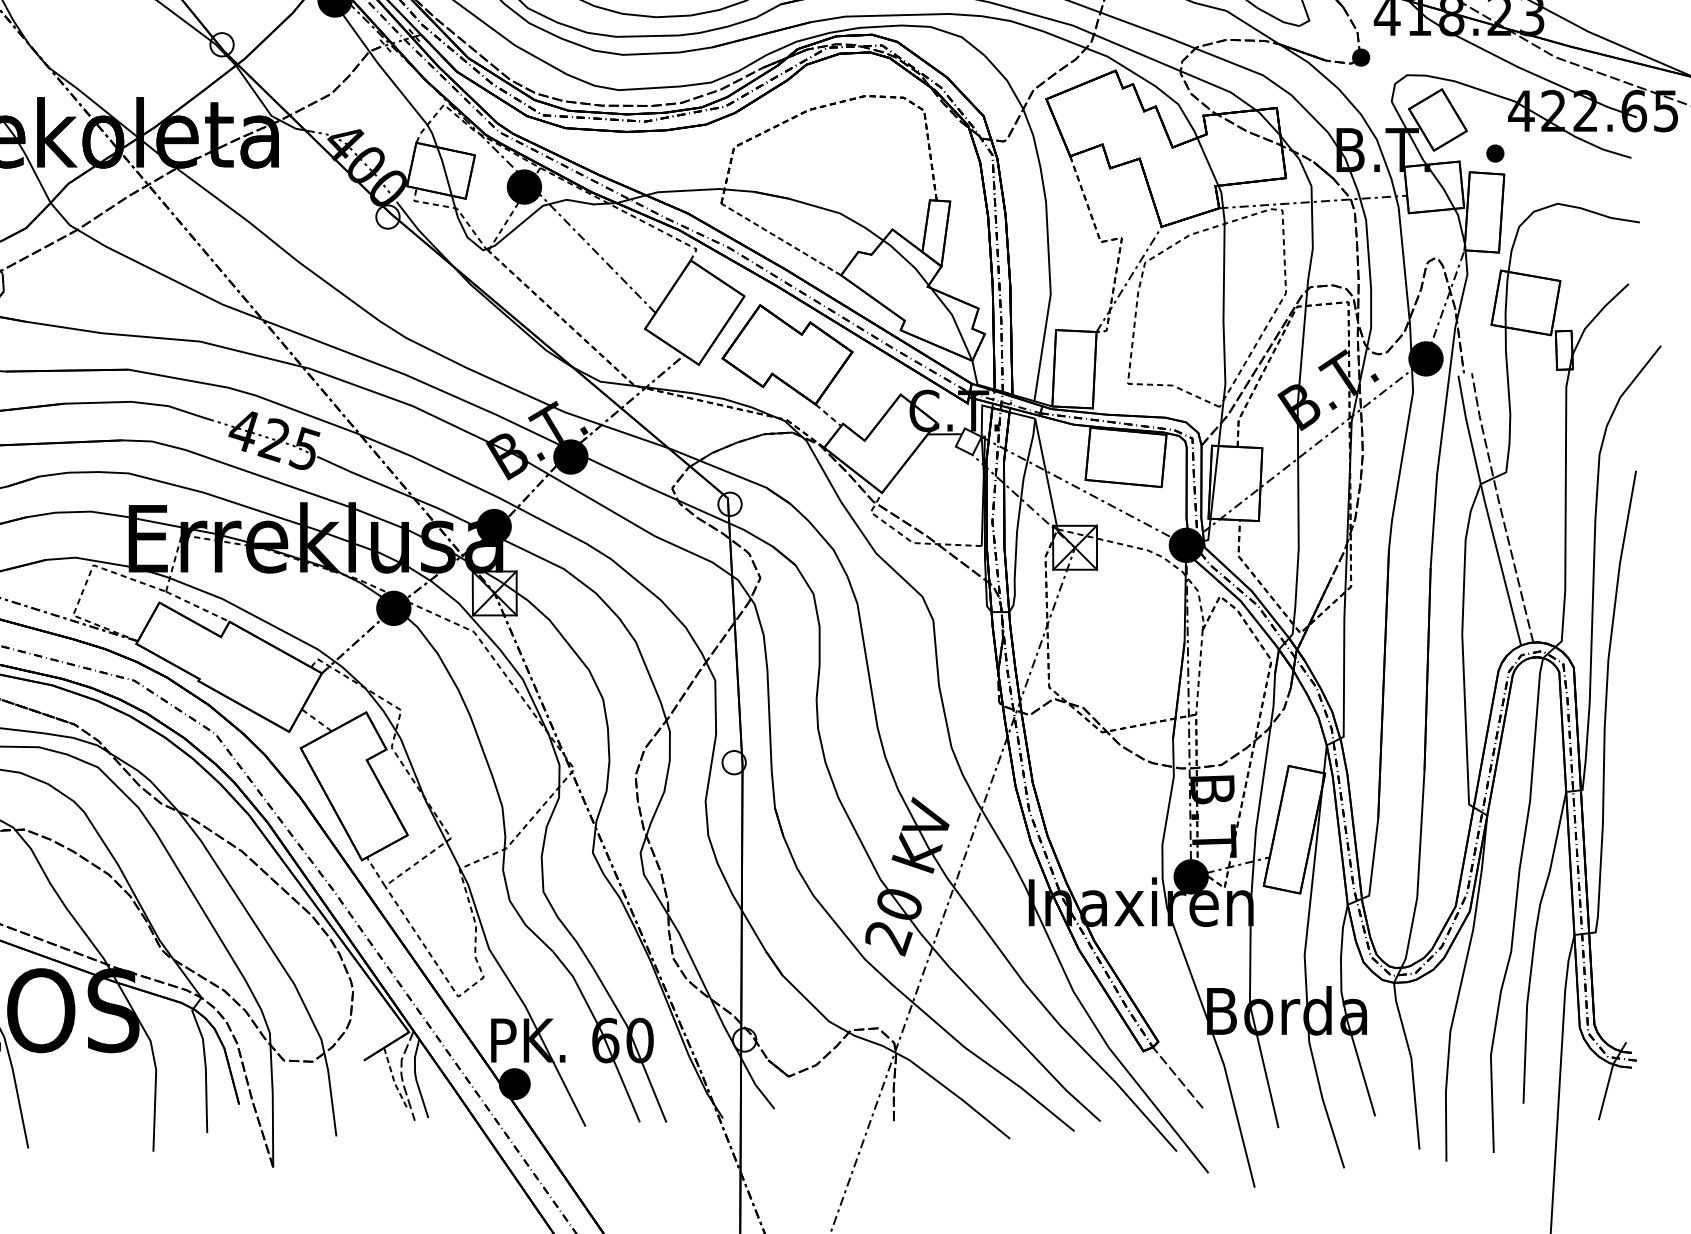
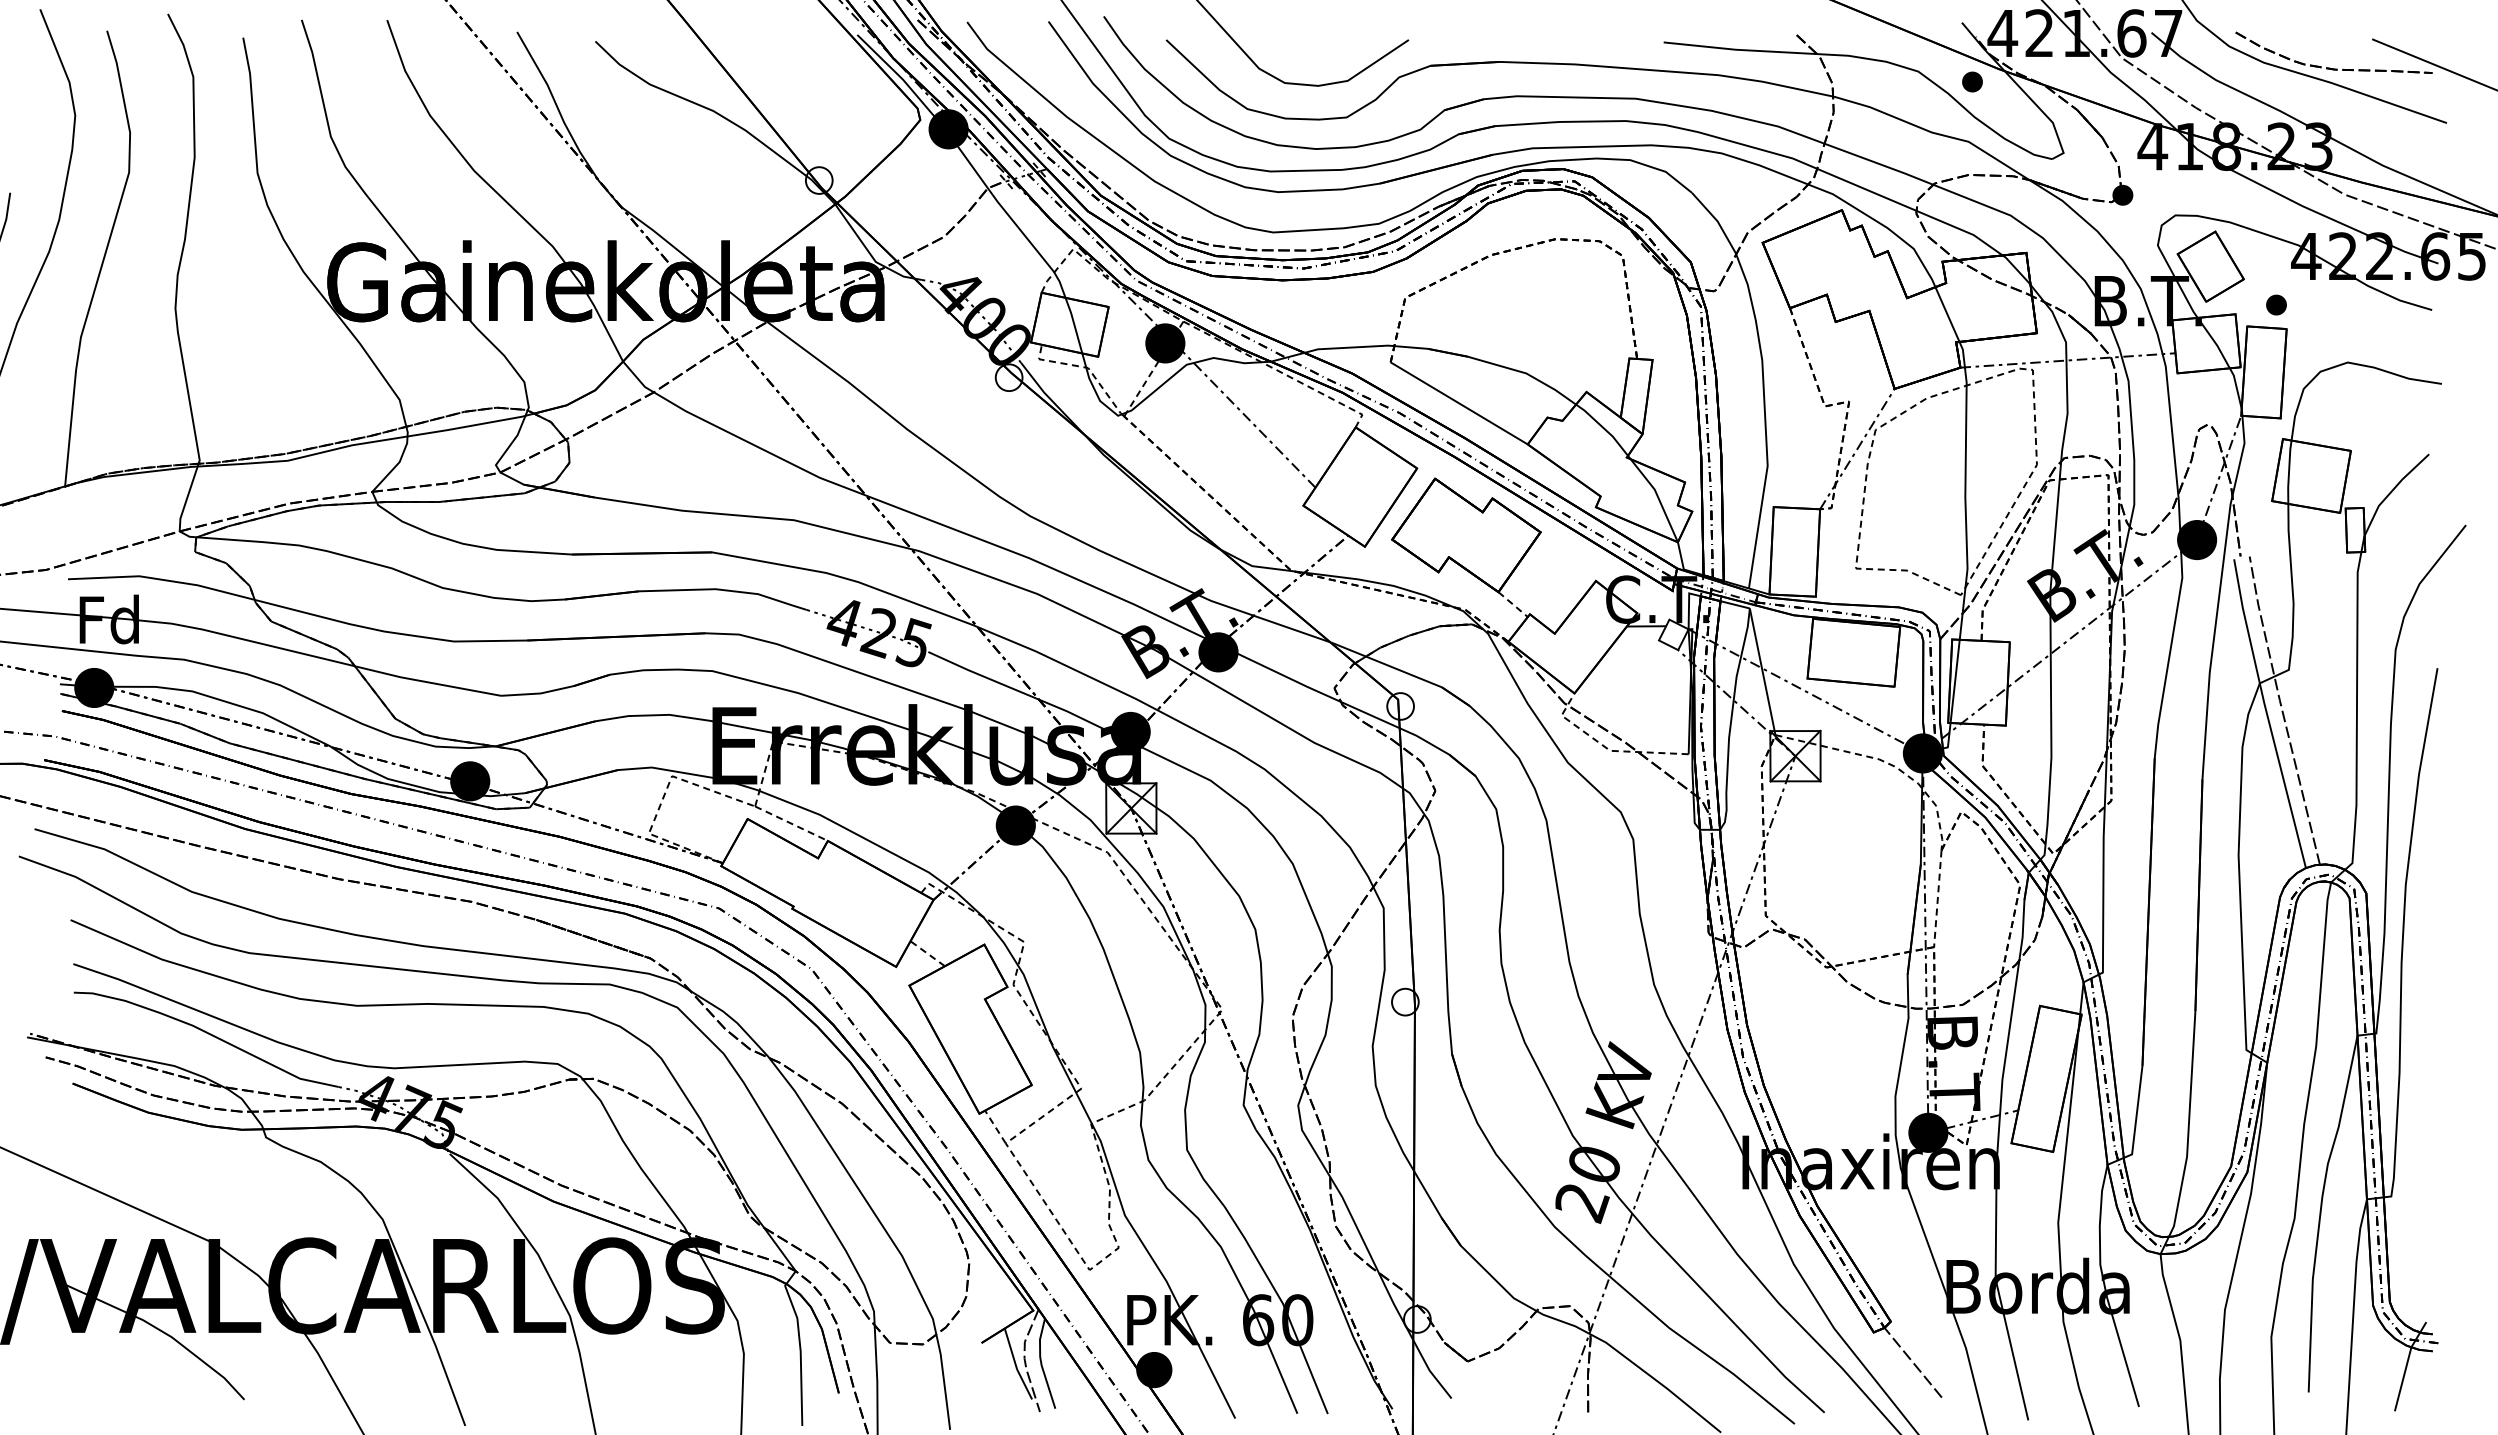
line: (781, 239) -> (1459, 403), dashed -> solid
line: (393, 1080) -> (1015, 1365), dashed -> solid

